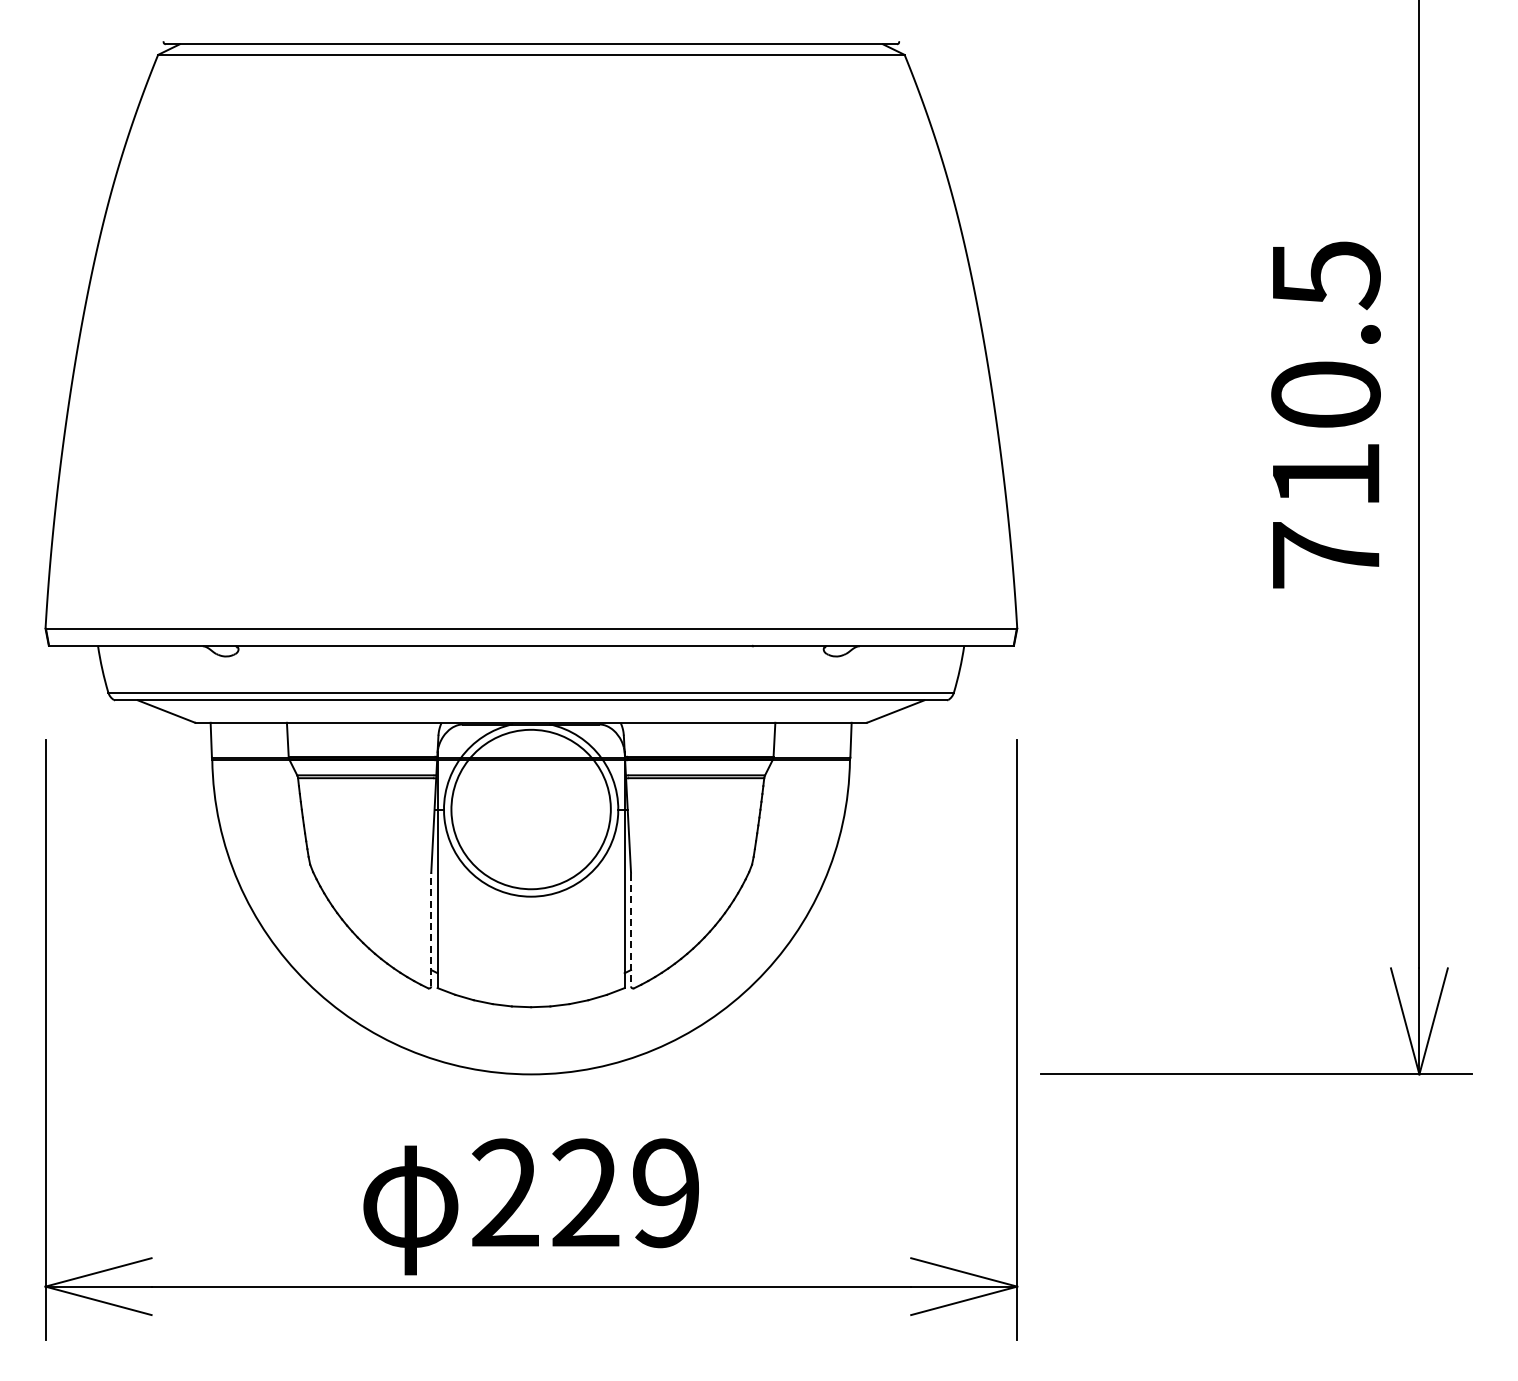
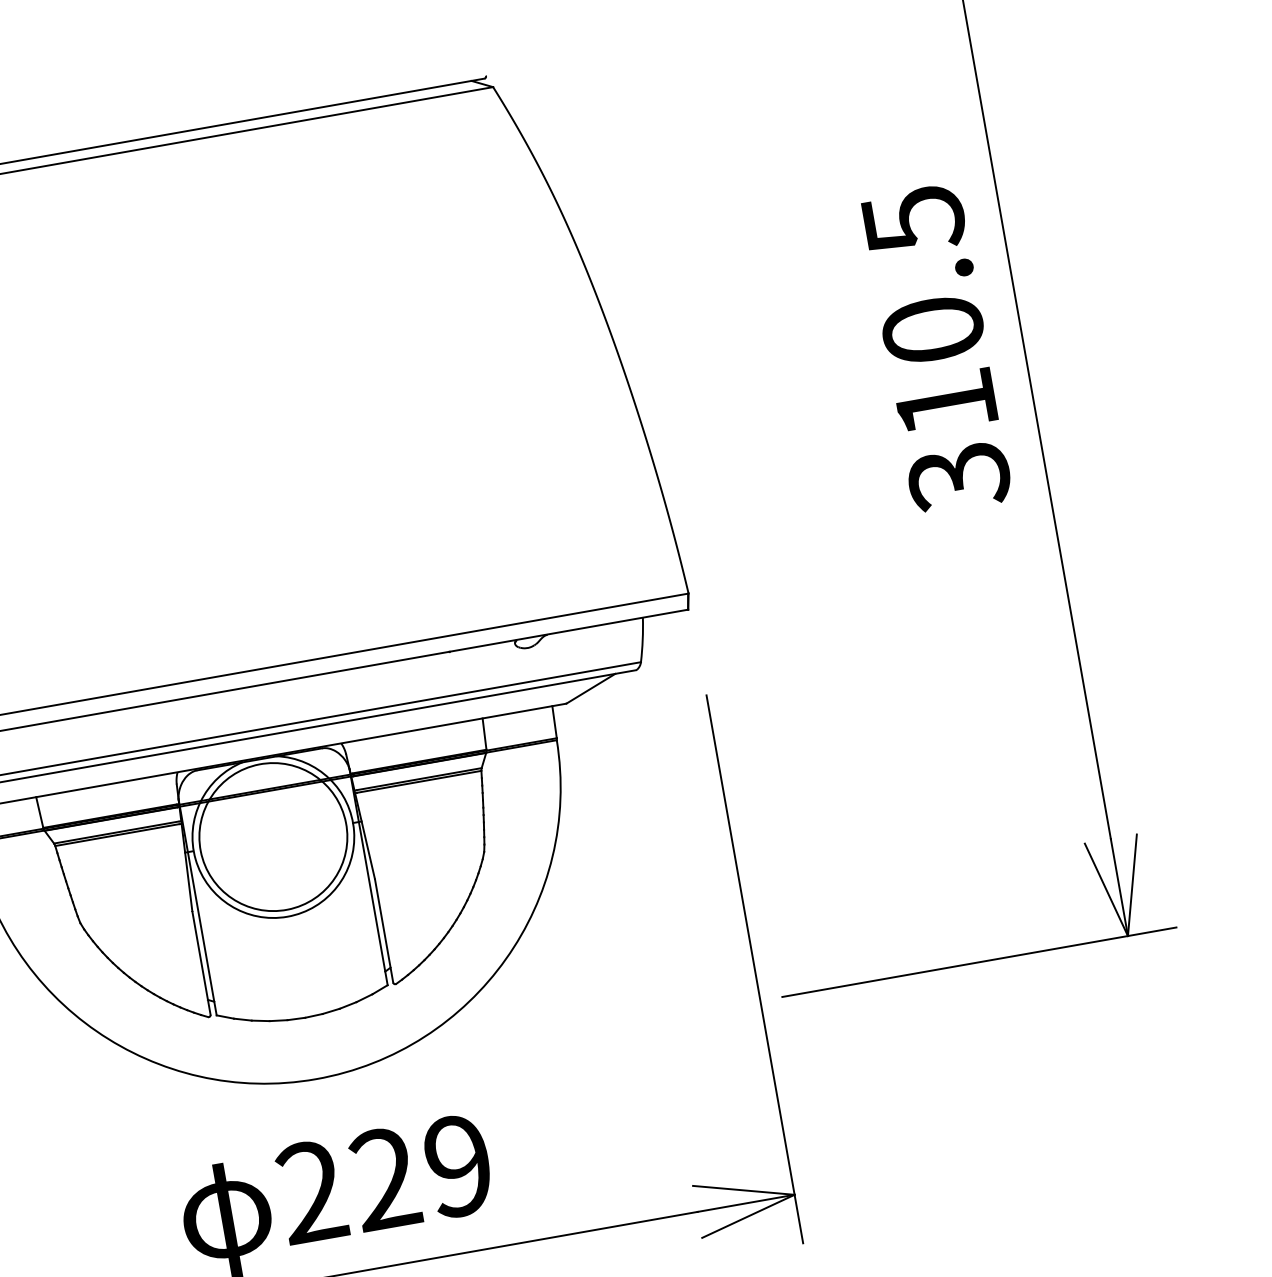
text: (1325, 556) -> (958, 477), 710.5 -> 310.5
line: (431, 929) -> (201, 962), dashed -> solid
line: (631, 930) -> (384, 931), dashed -> solid

